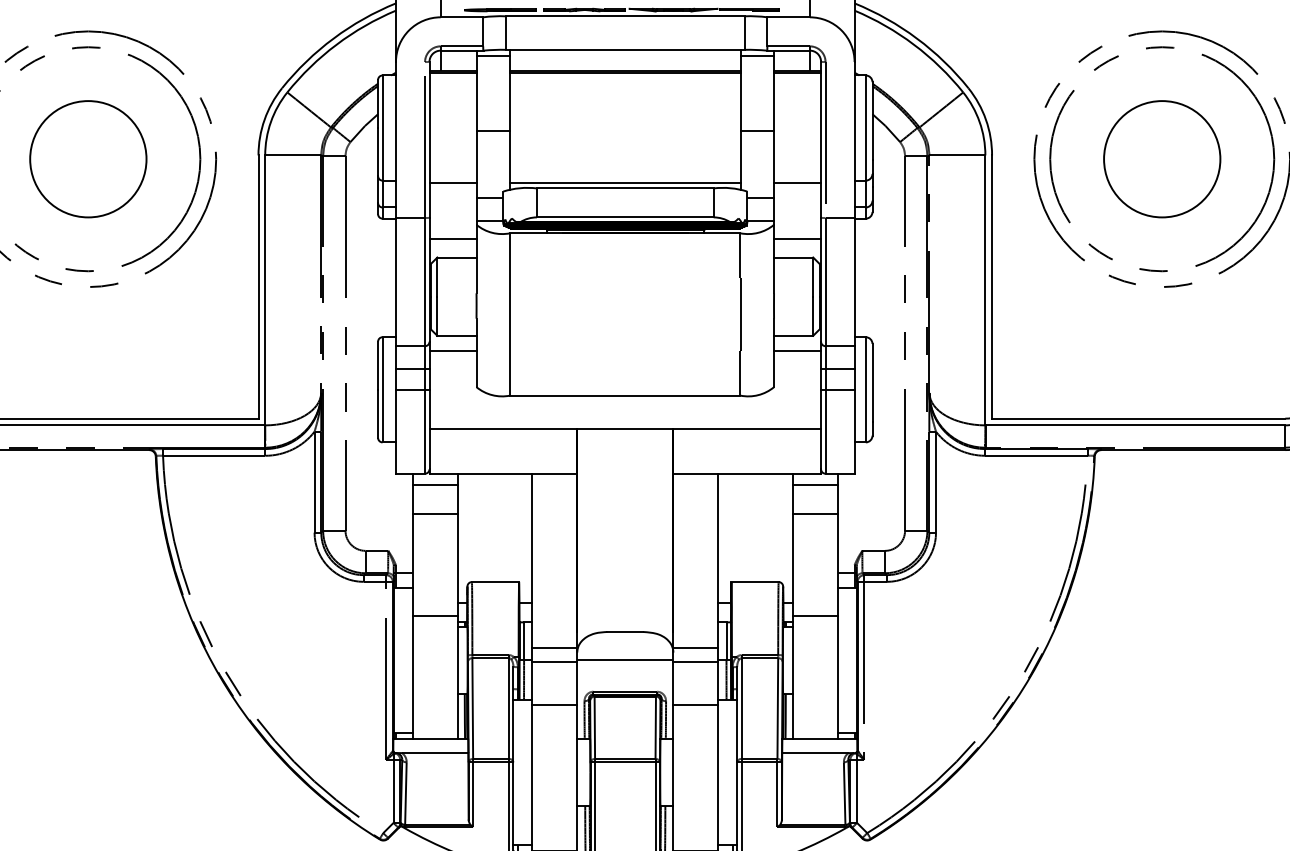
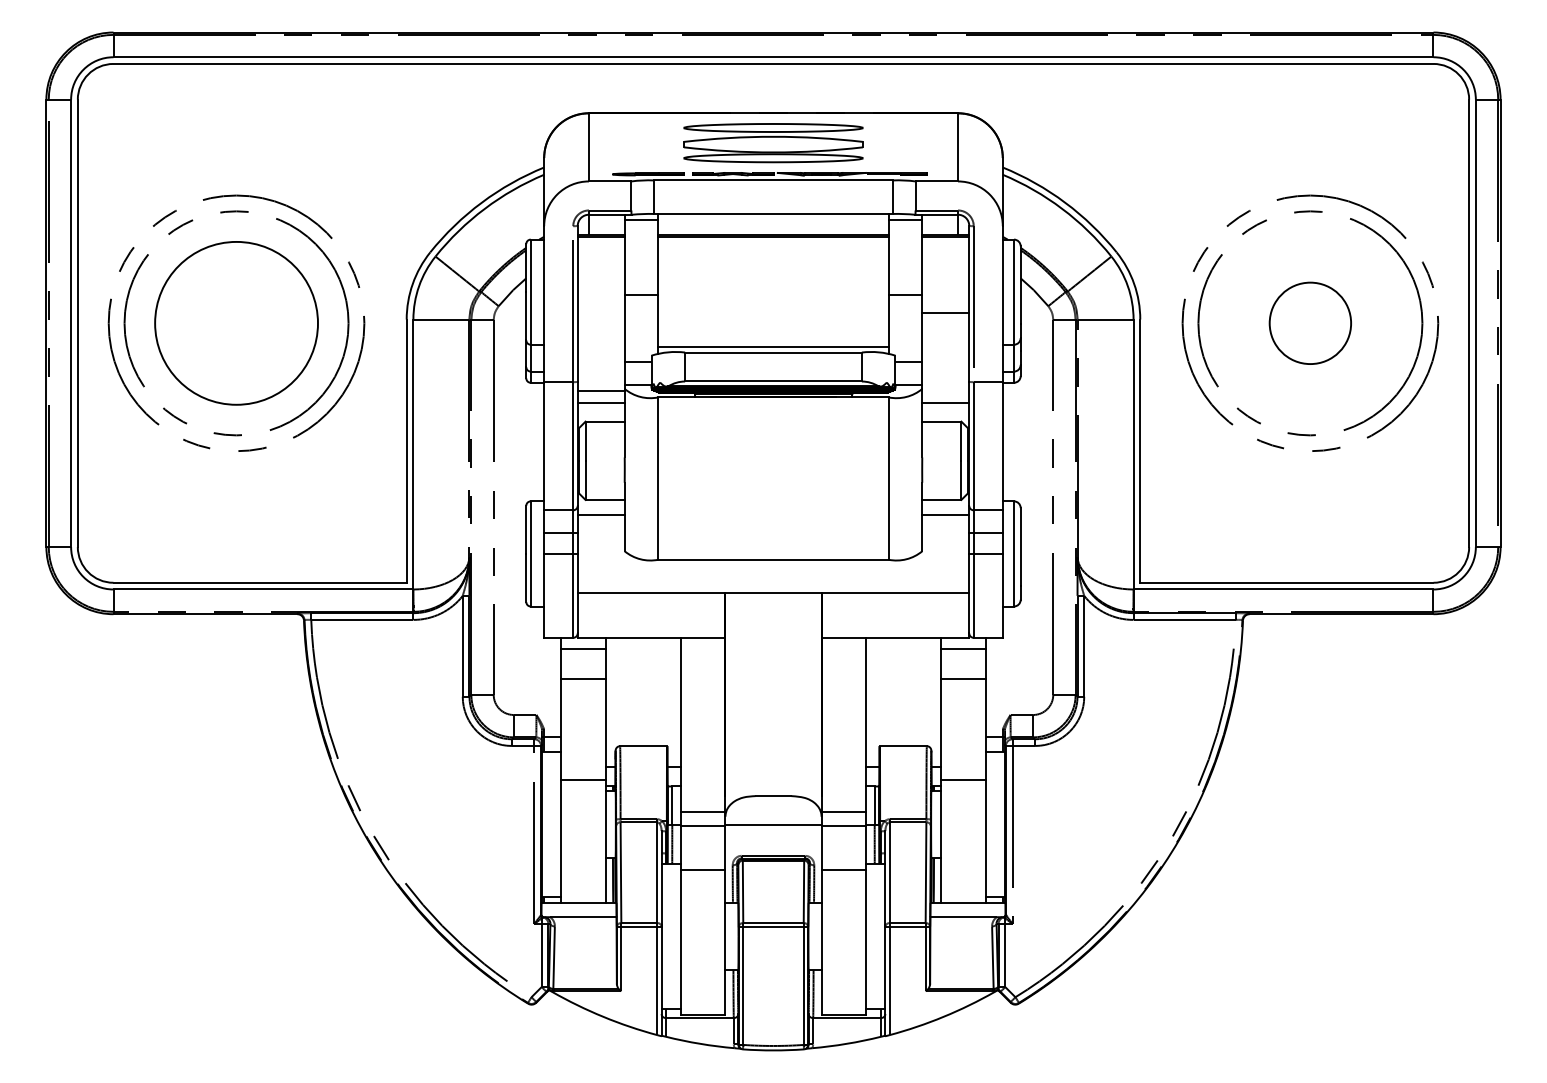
circle: (88, 159) -> (236, 323), size x1.4
circle: (1162, 159) -> (1310, 323), size x0.7
line: (452, 183) -> (600, 391), moved
line: (797, 183) -> (945, 313), moved

